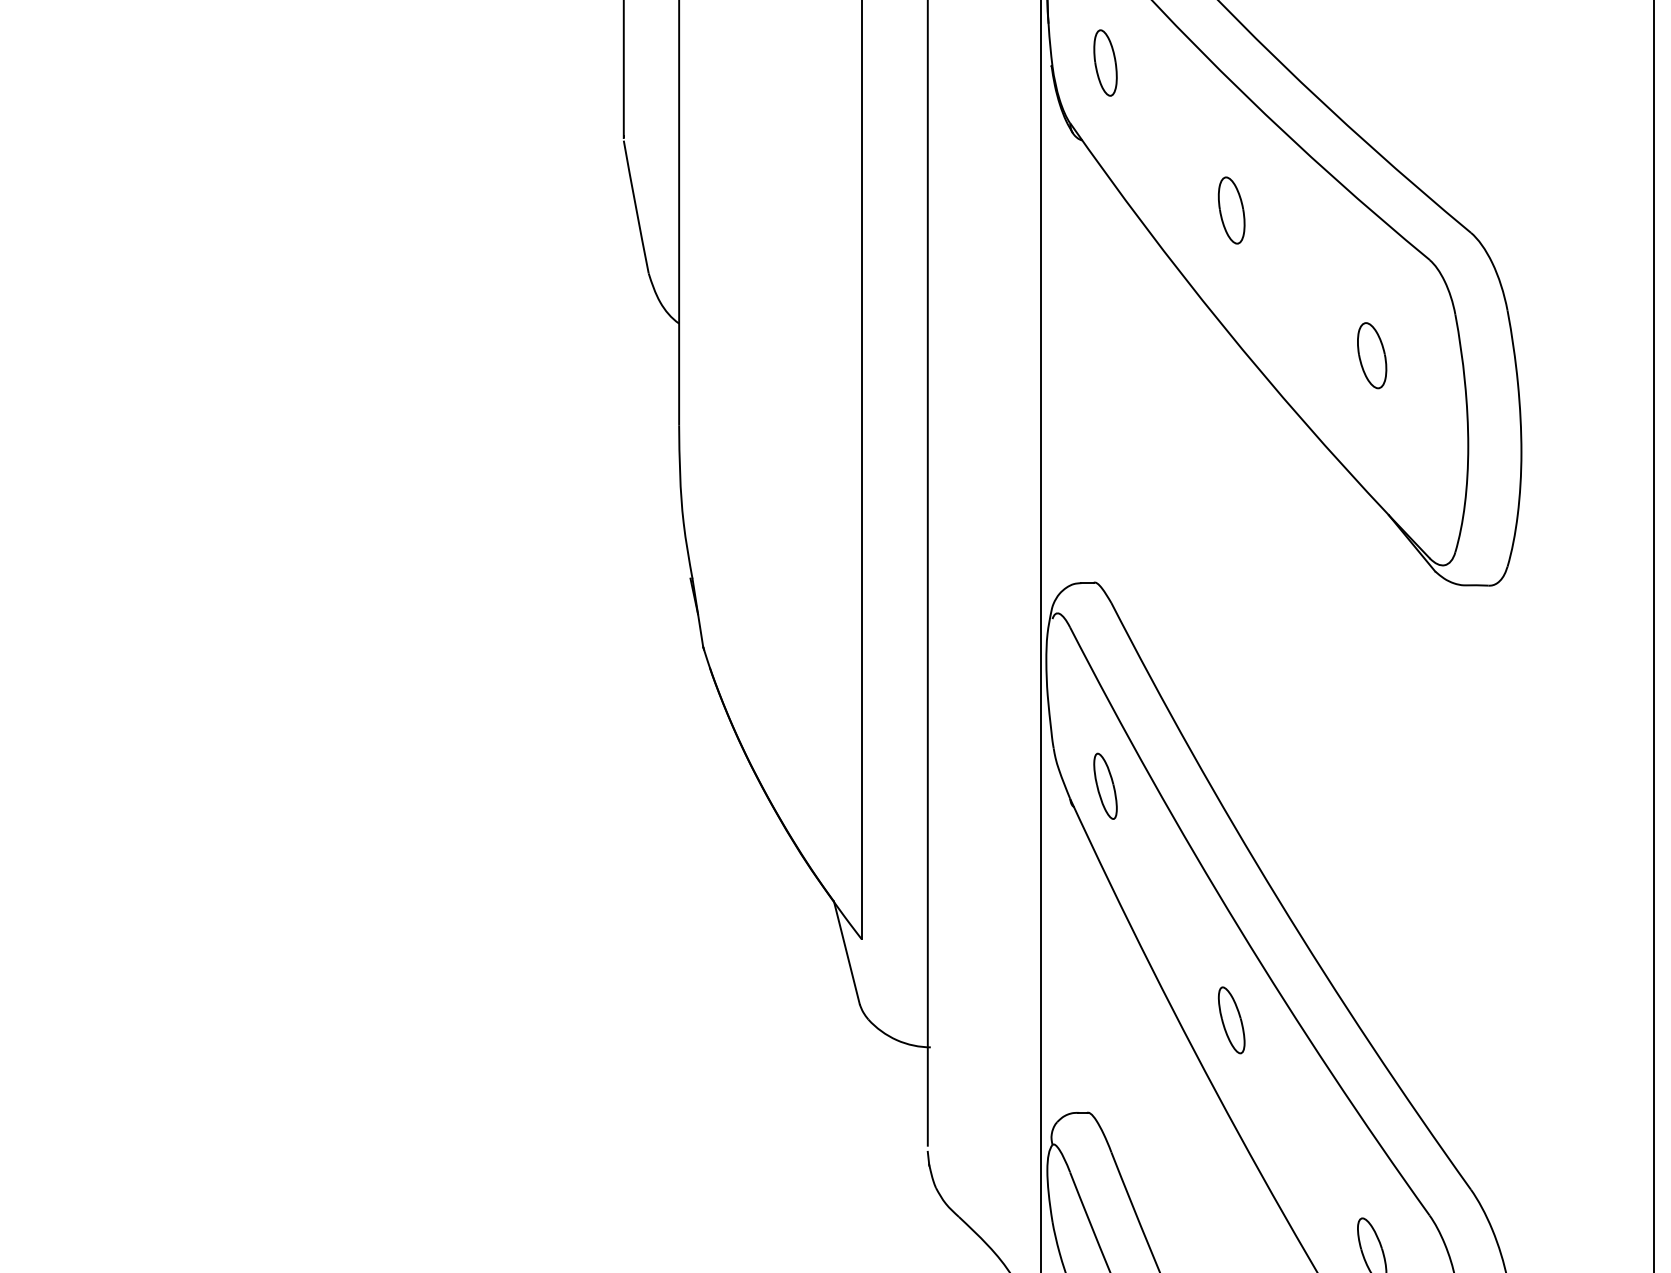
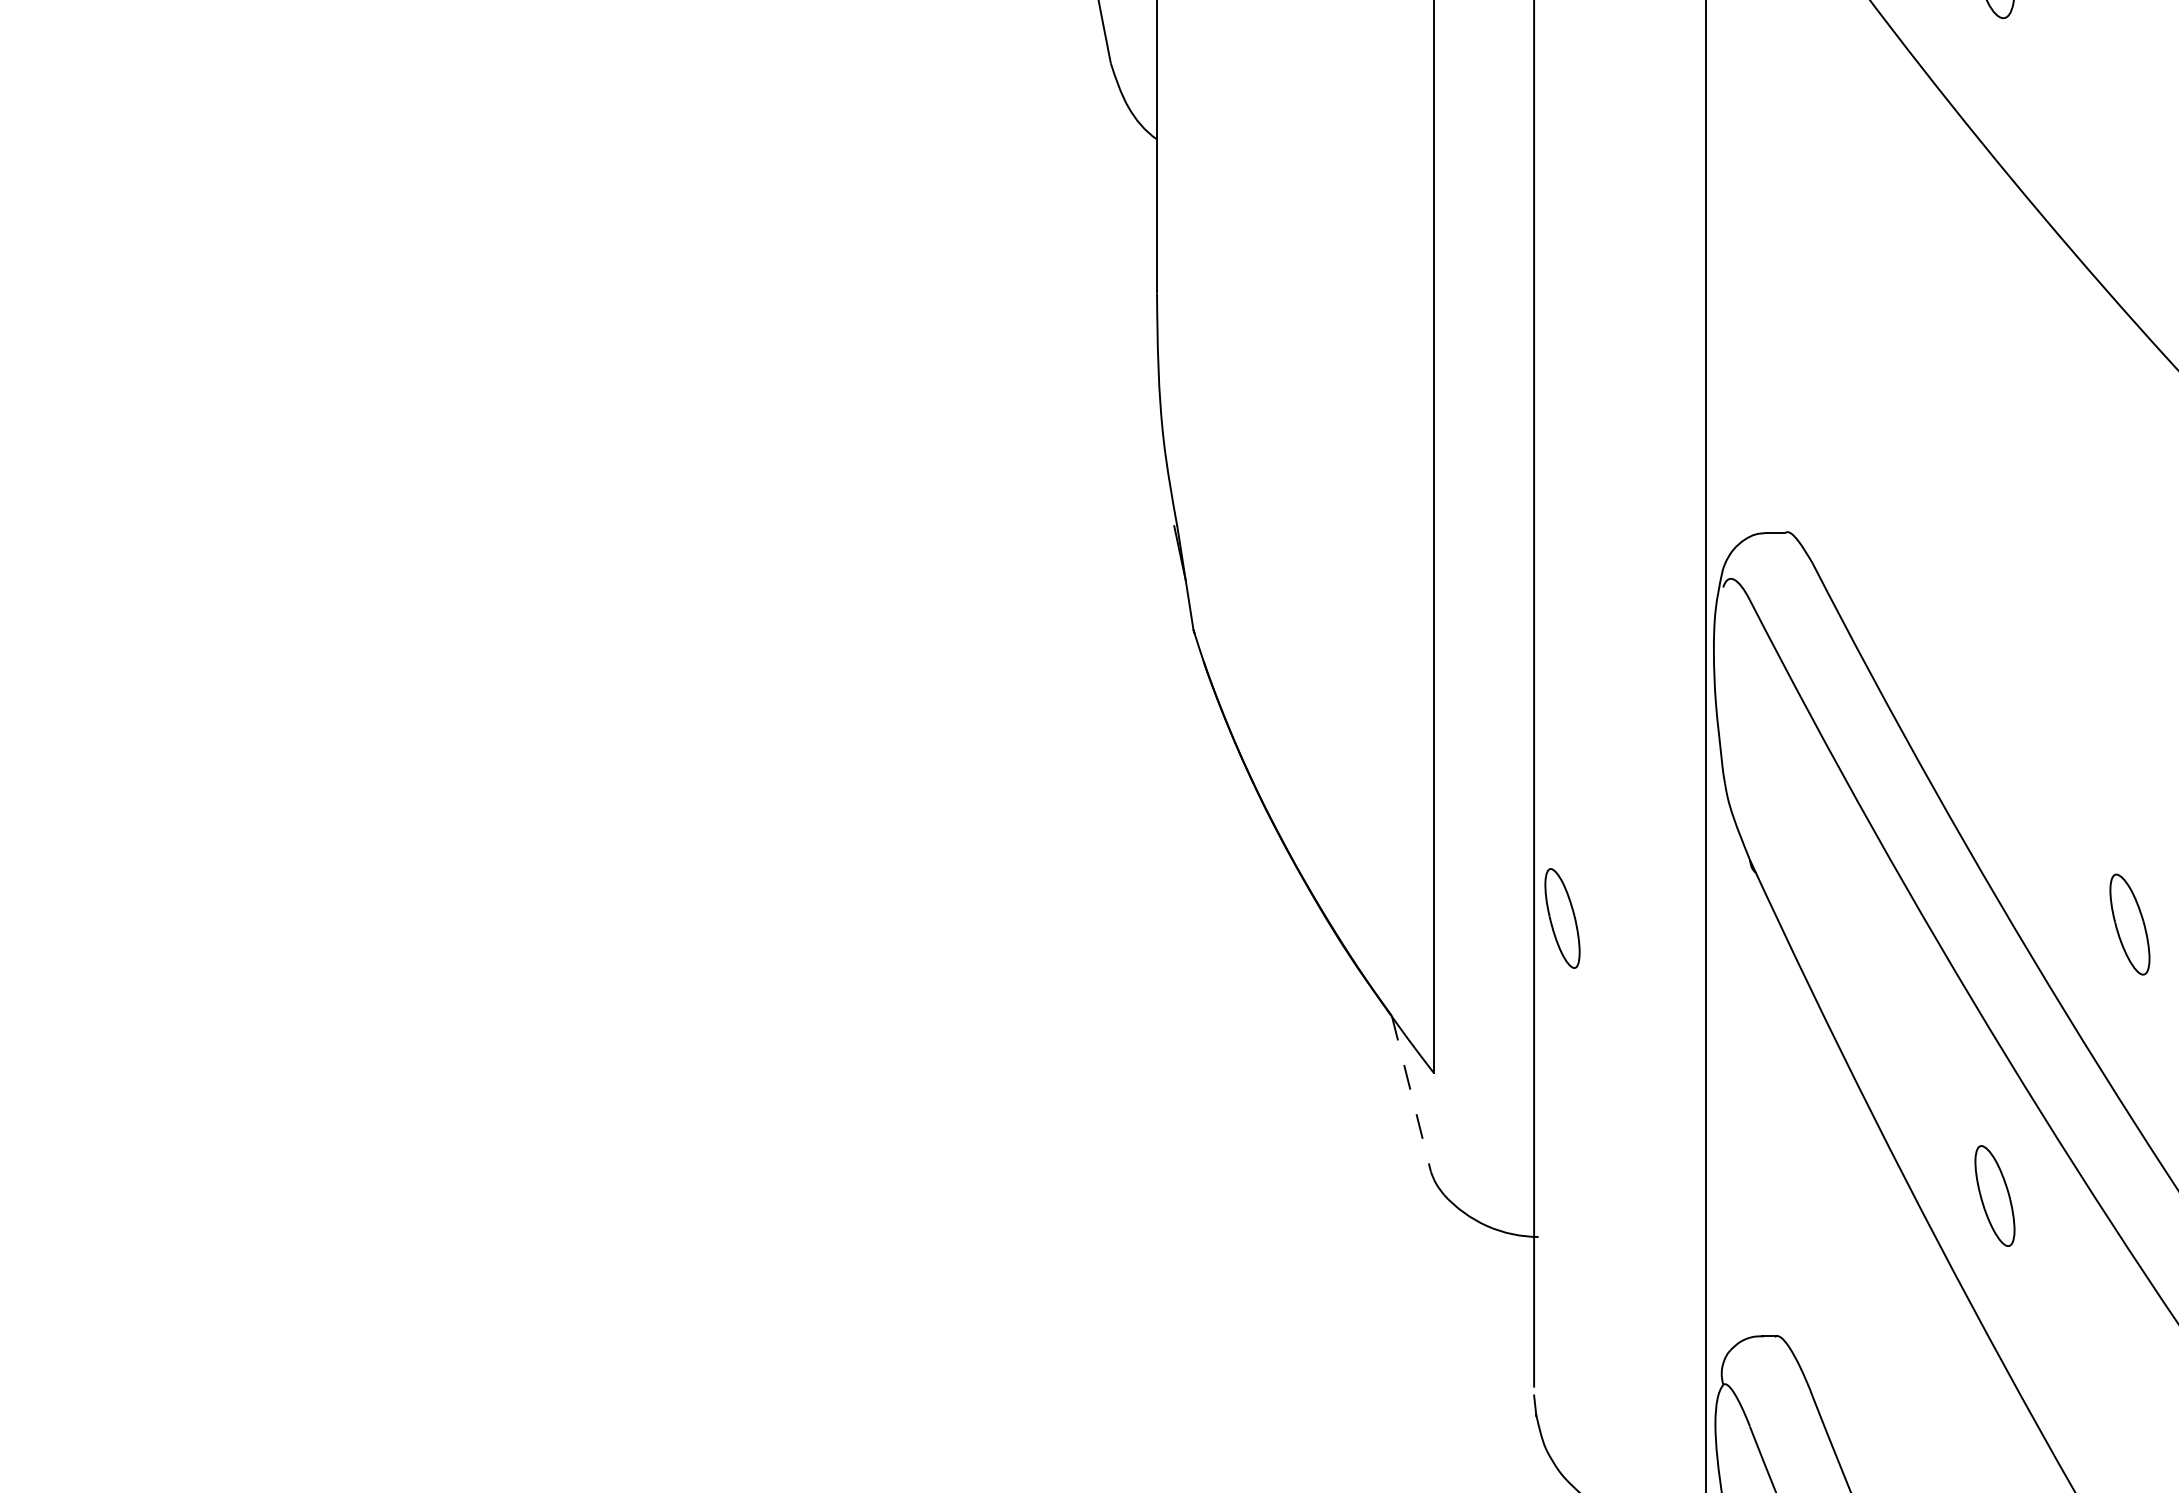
part: (1105, 785) -> (1562, 917), moved
part: (1320, 841) -> (2129, 924), added
line: (846, 952) -> (1410, 1093), solid -> dashed

